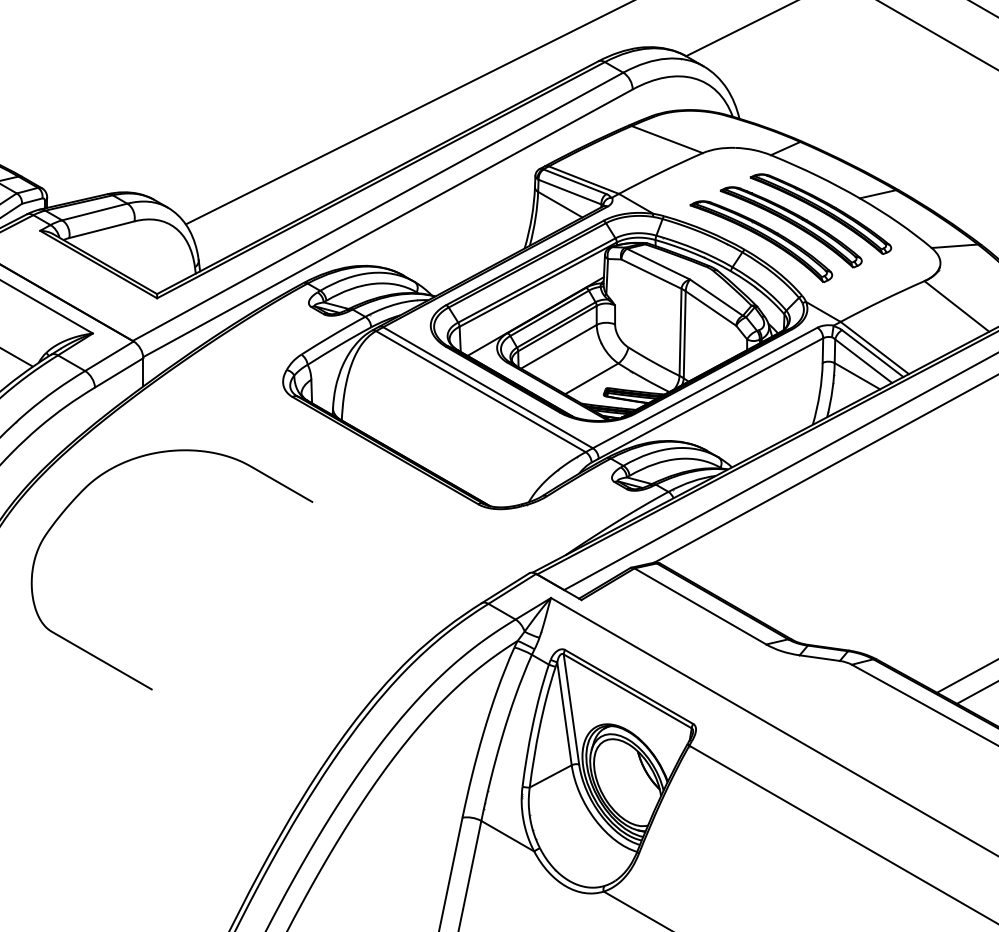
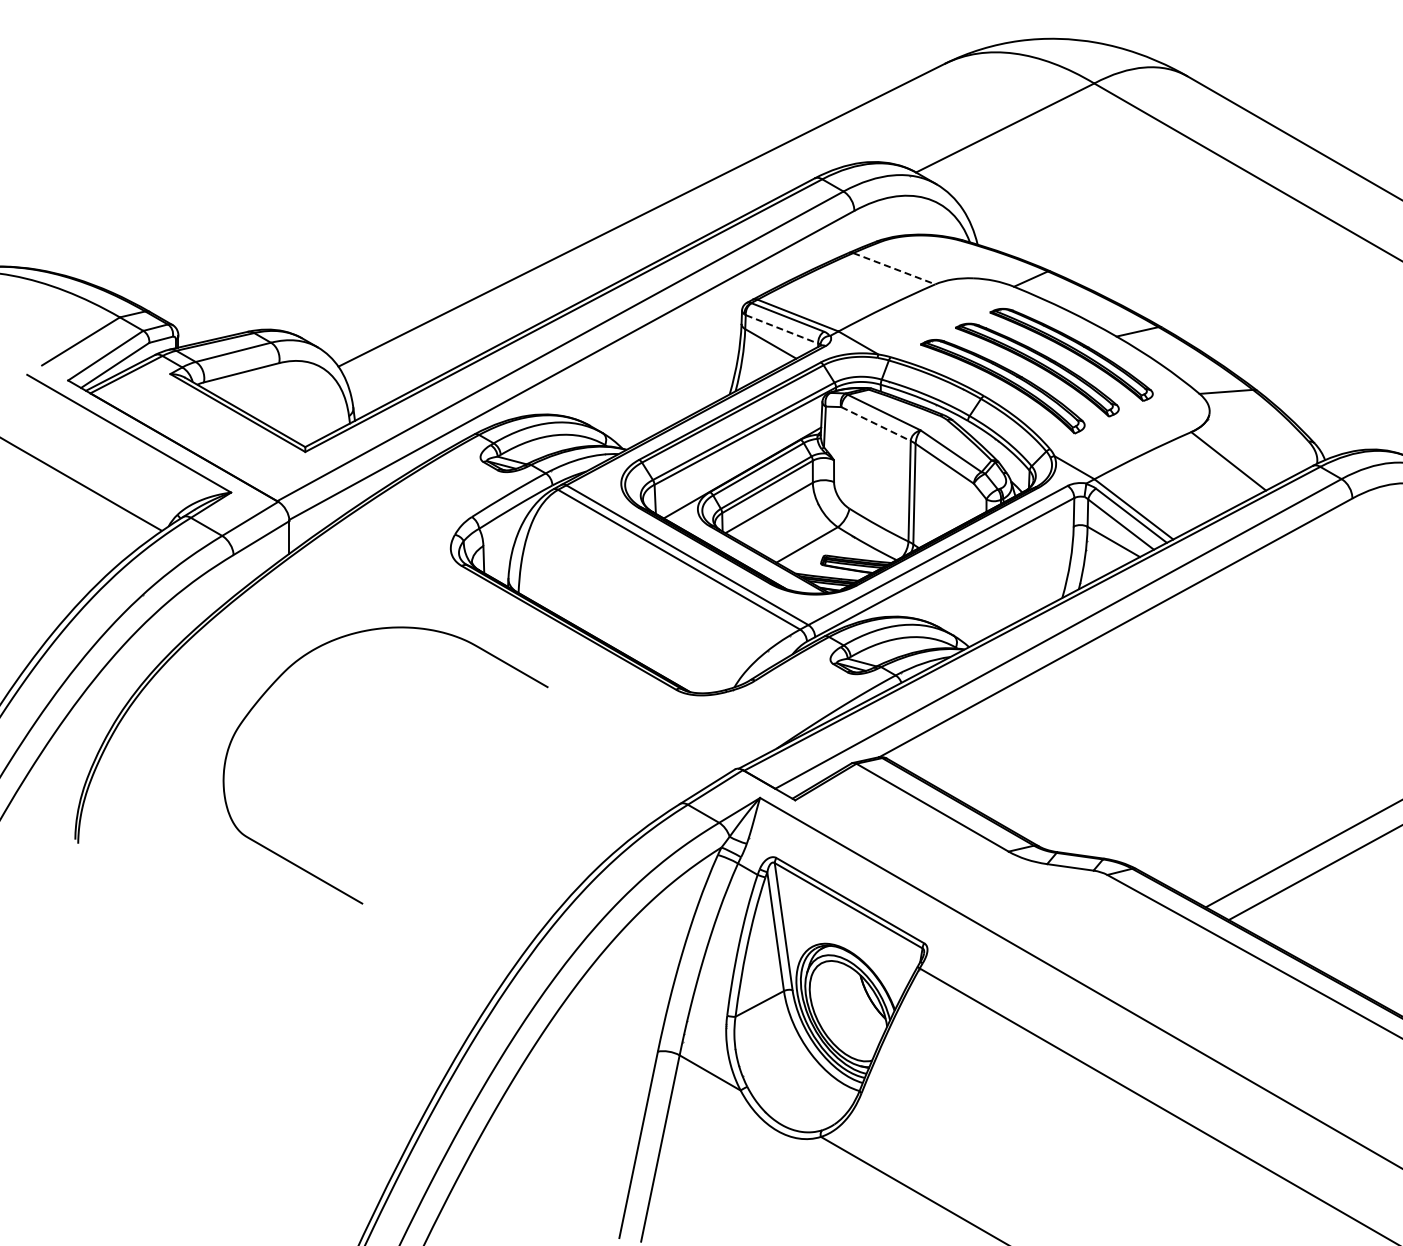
line: (667, 139) -> (894, 268), solid -> dashed
line: (570, 192) -> (782, 329), solid -> dashed
line: (651, 274) -> (876, 424), solid -> dashed
curve: (114, 666) -> (319, 877), moved

